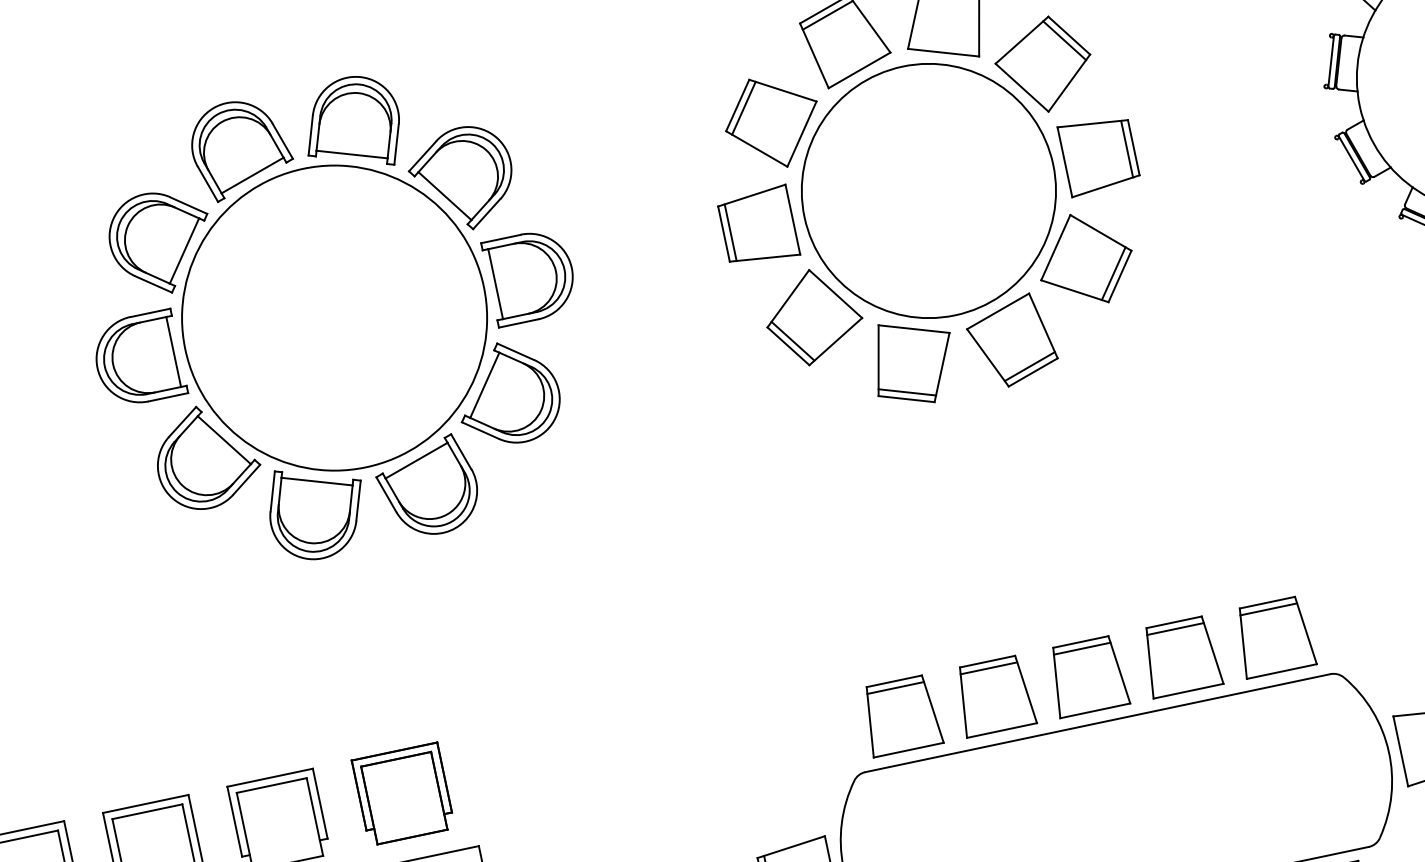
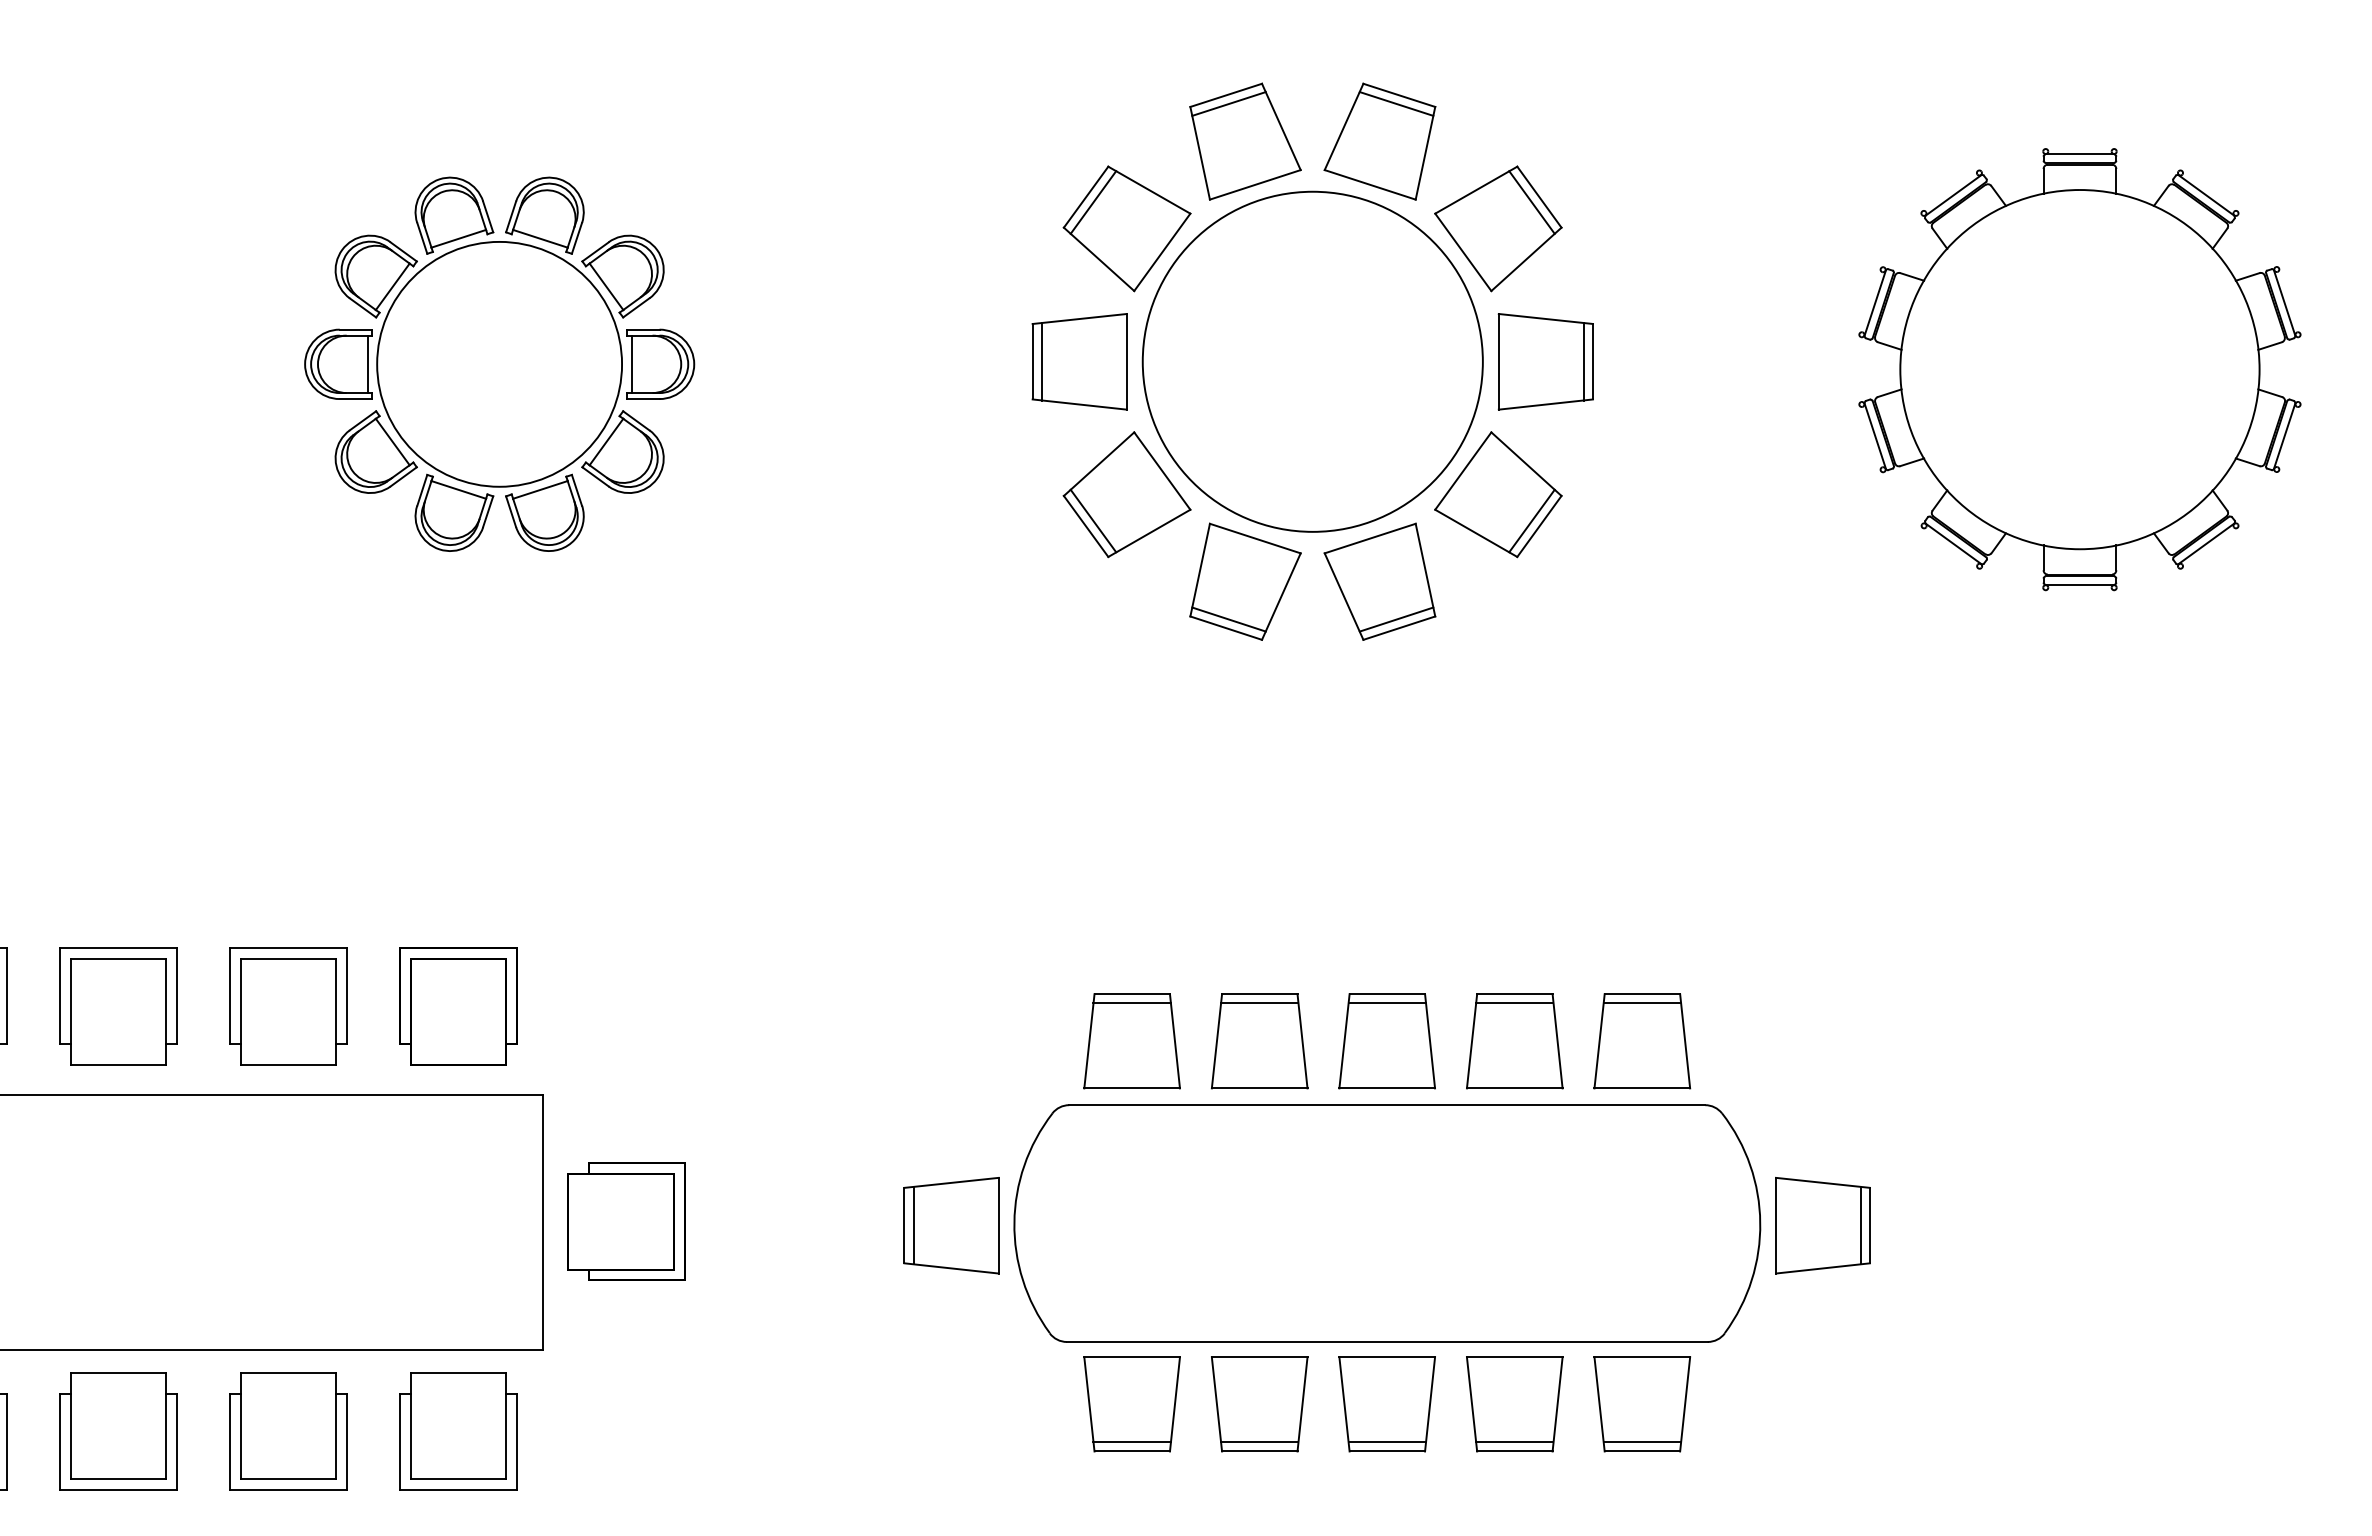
part: (334, 318) -> (499, 364), size x0.6

